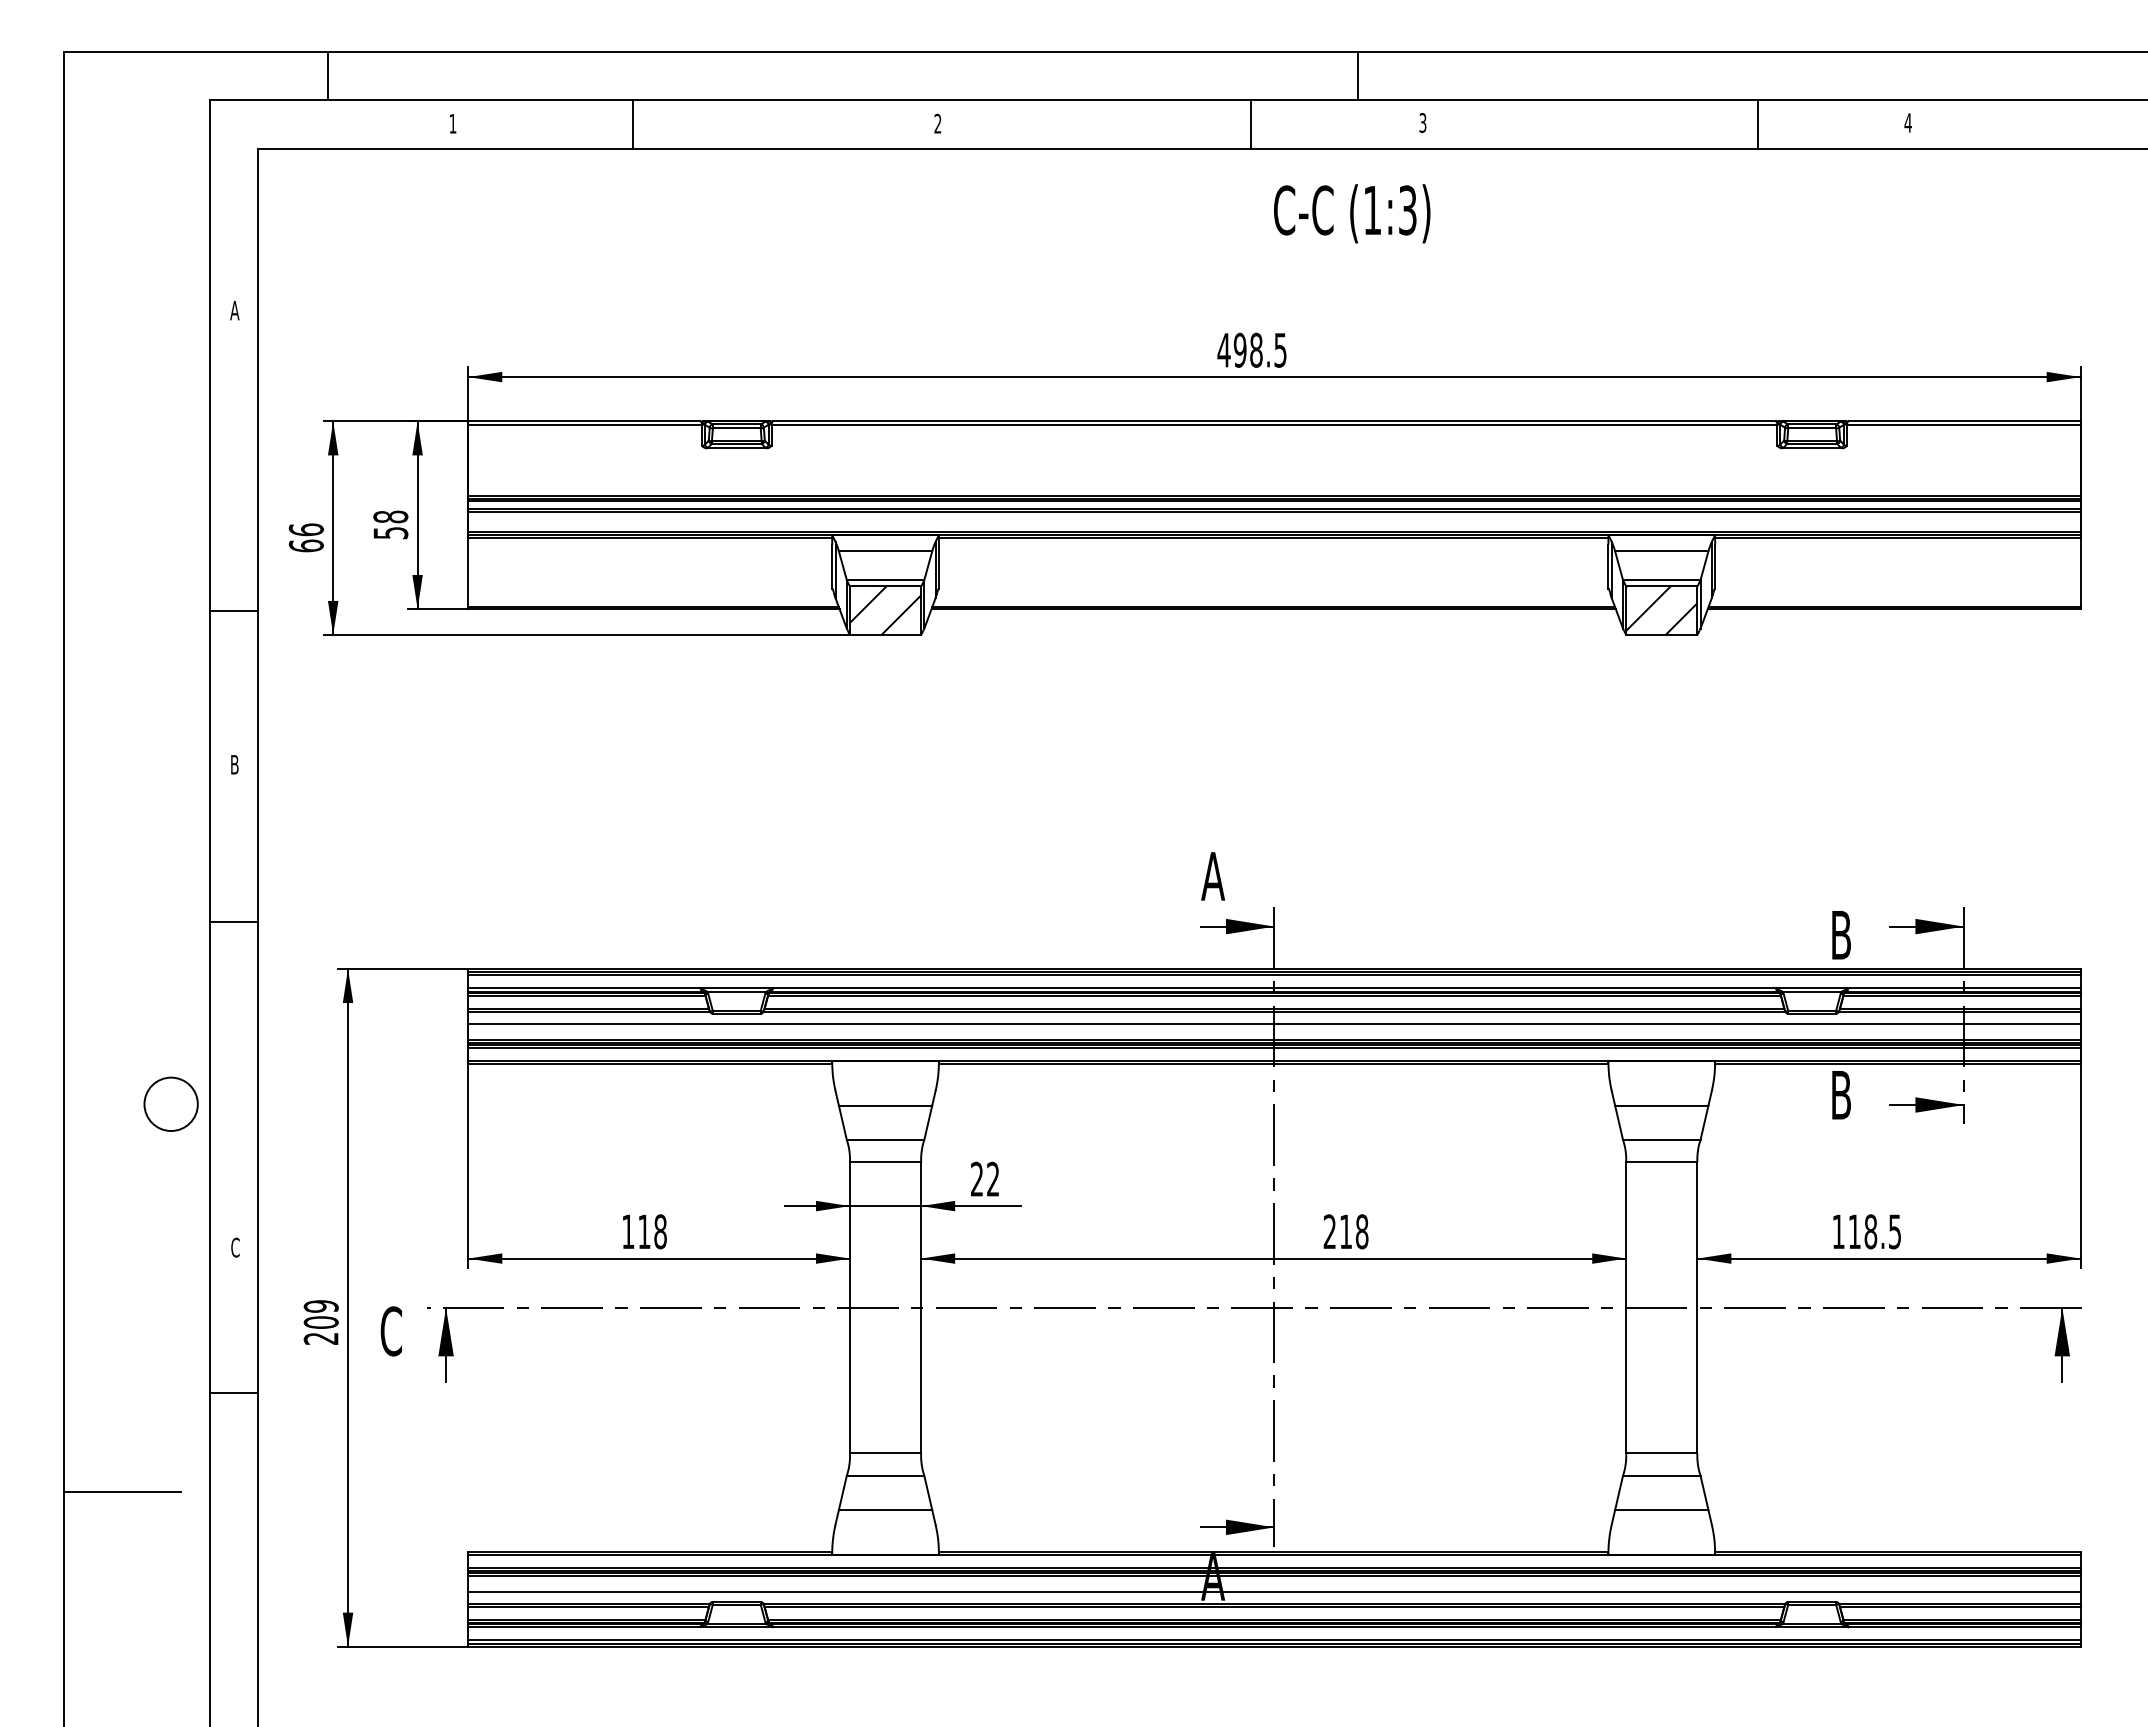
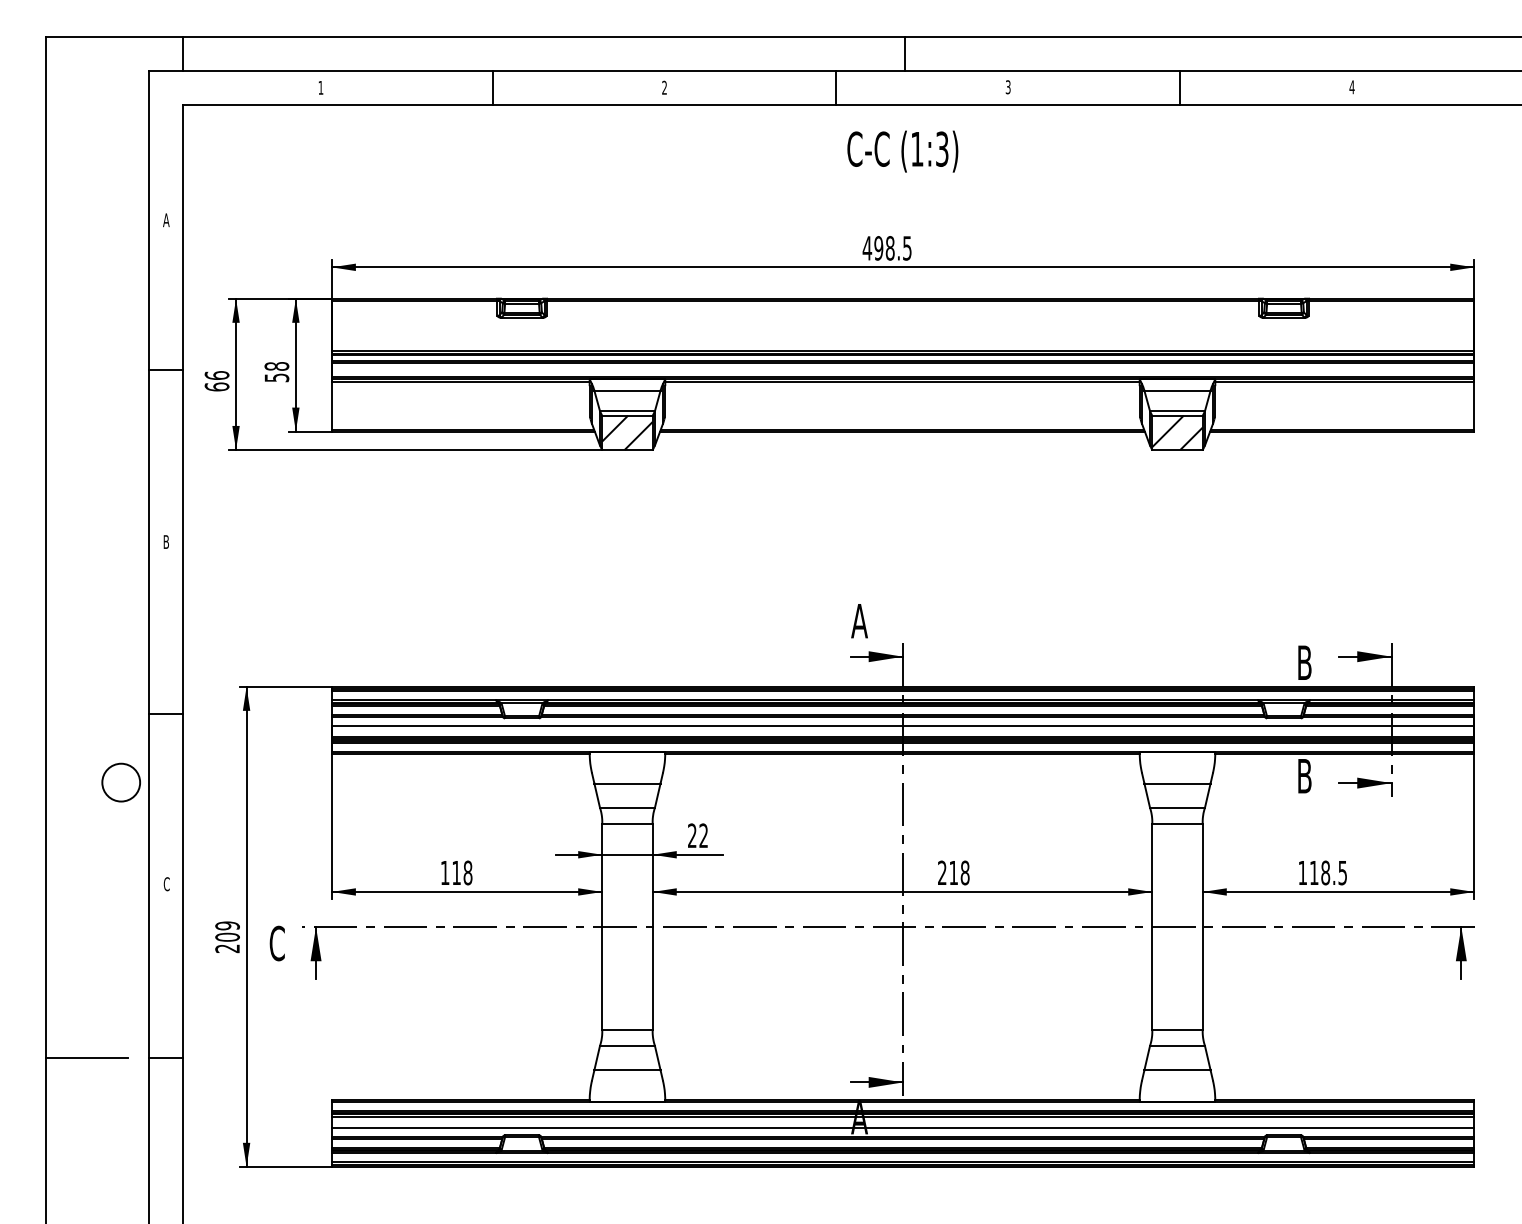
line: (328, 75) -> (183, 53), moved
line: (1358, 75) -> (905, 53), moved
line: (633, 124) -> (492, 88), moved
line: (1251, 124) -> (836, 88), moved
line: (1758, 124) -> (1180, 88), moved
text: (1352, 213) -> (903, 151), moved
line: (233, 611) -> (165, 370), moved
line: (233, 922) -> (165, 714), moved
line: (233, 1393) -> (165, 1057), moved

